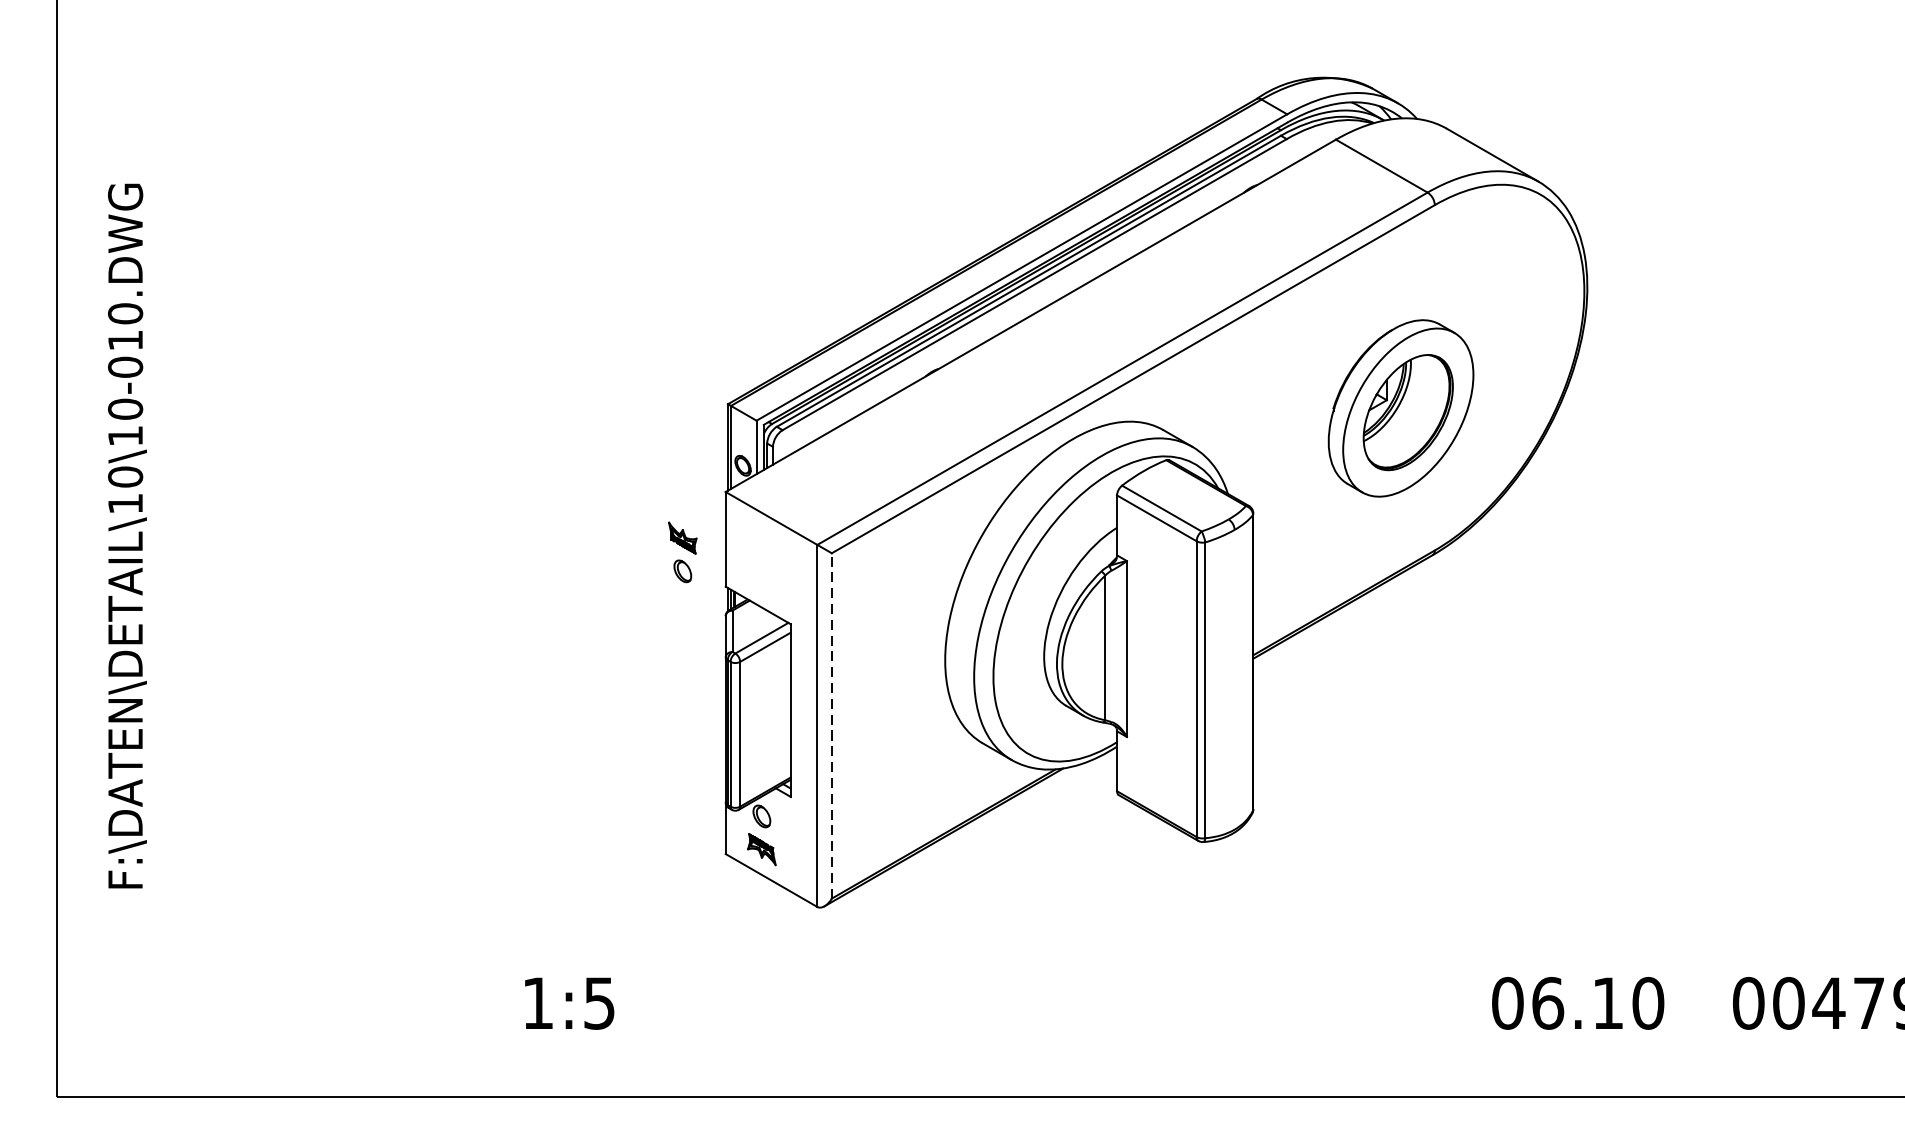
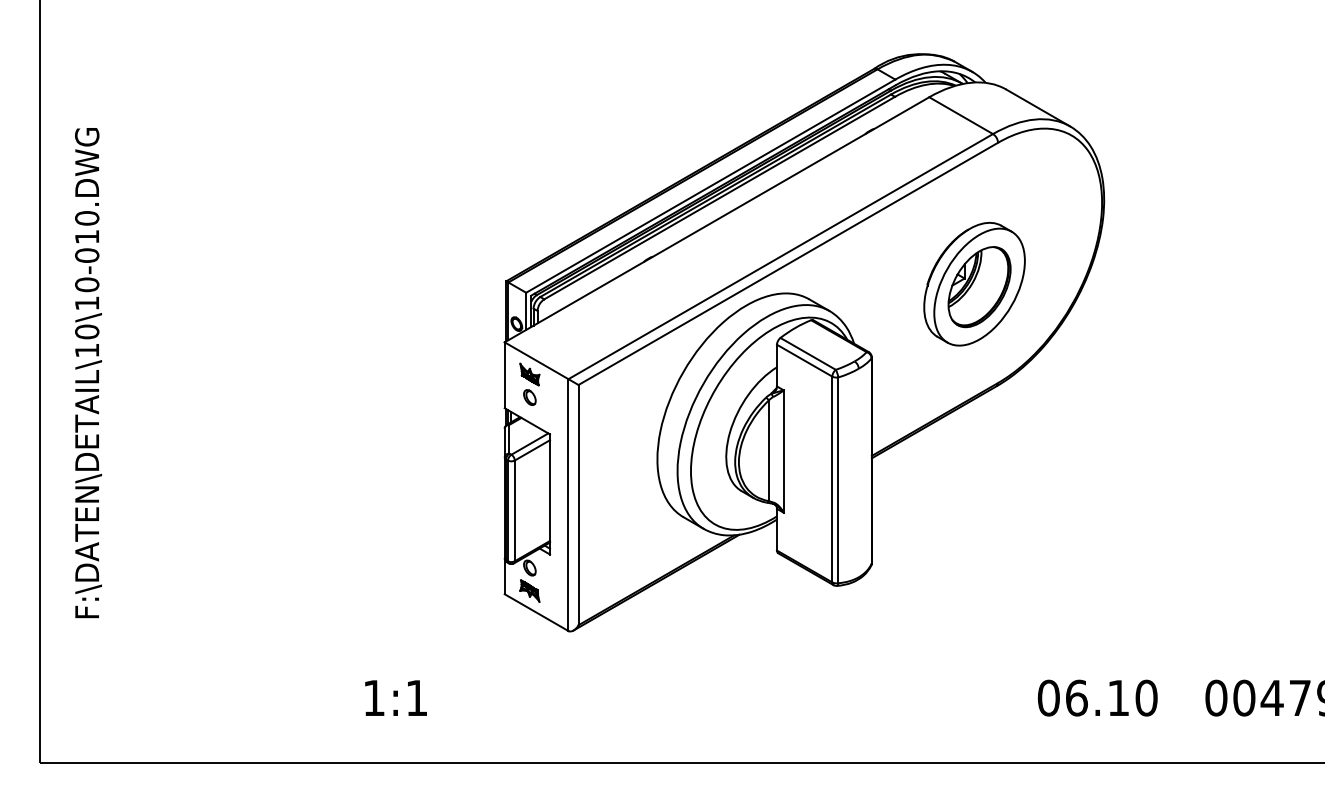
part: (682, 551) -> (529, 383), moved
line: (831, 725) -> (578, 504), dashed -> solid
text: (598, 1003) -> (416, 698), 1:5 -> 1:1

